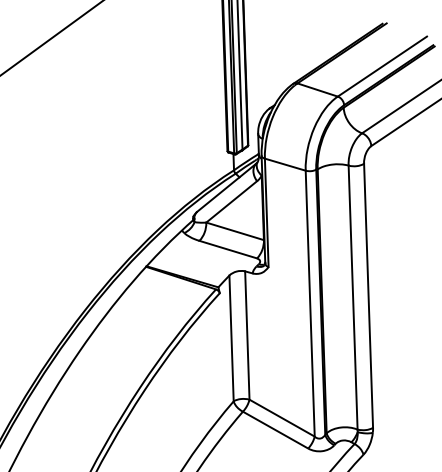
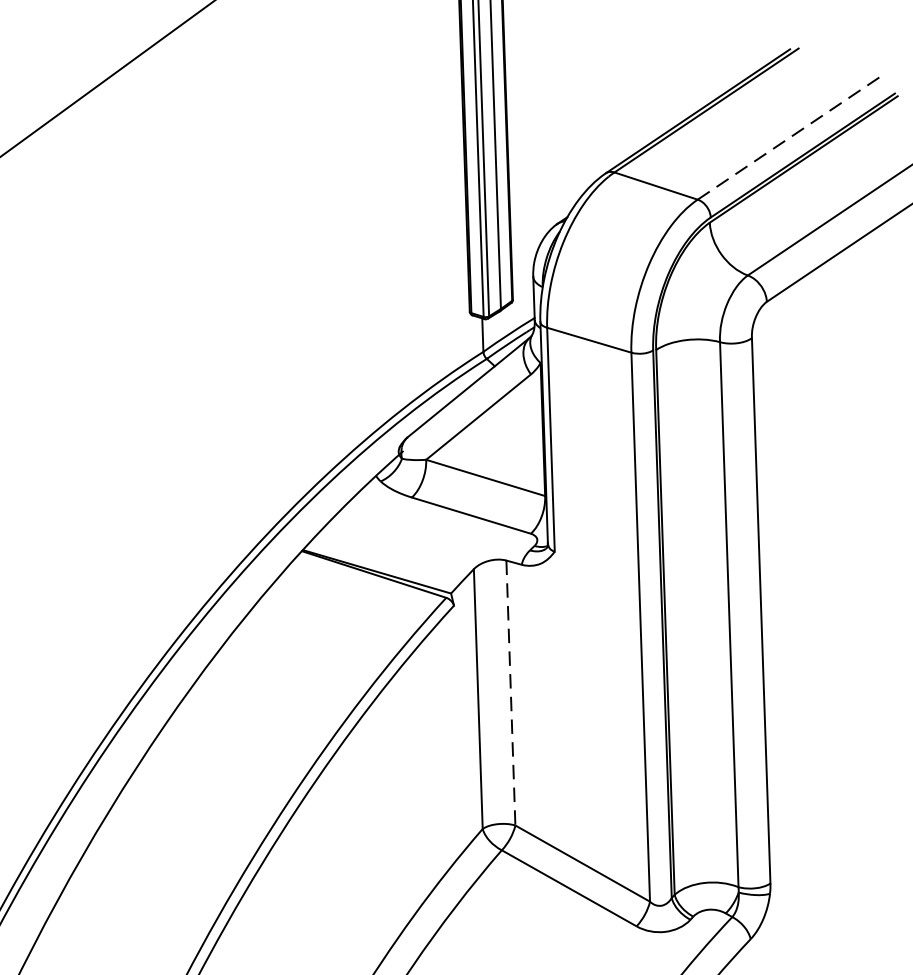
line: (382, 66) -> (789, 137), solid -> dashed
line: (247, 336) -> (511, 695), solid -> dashed

